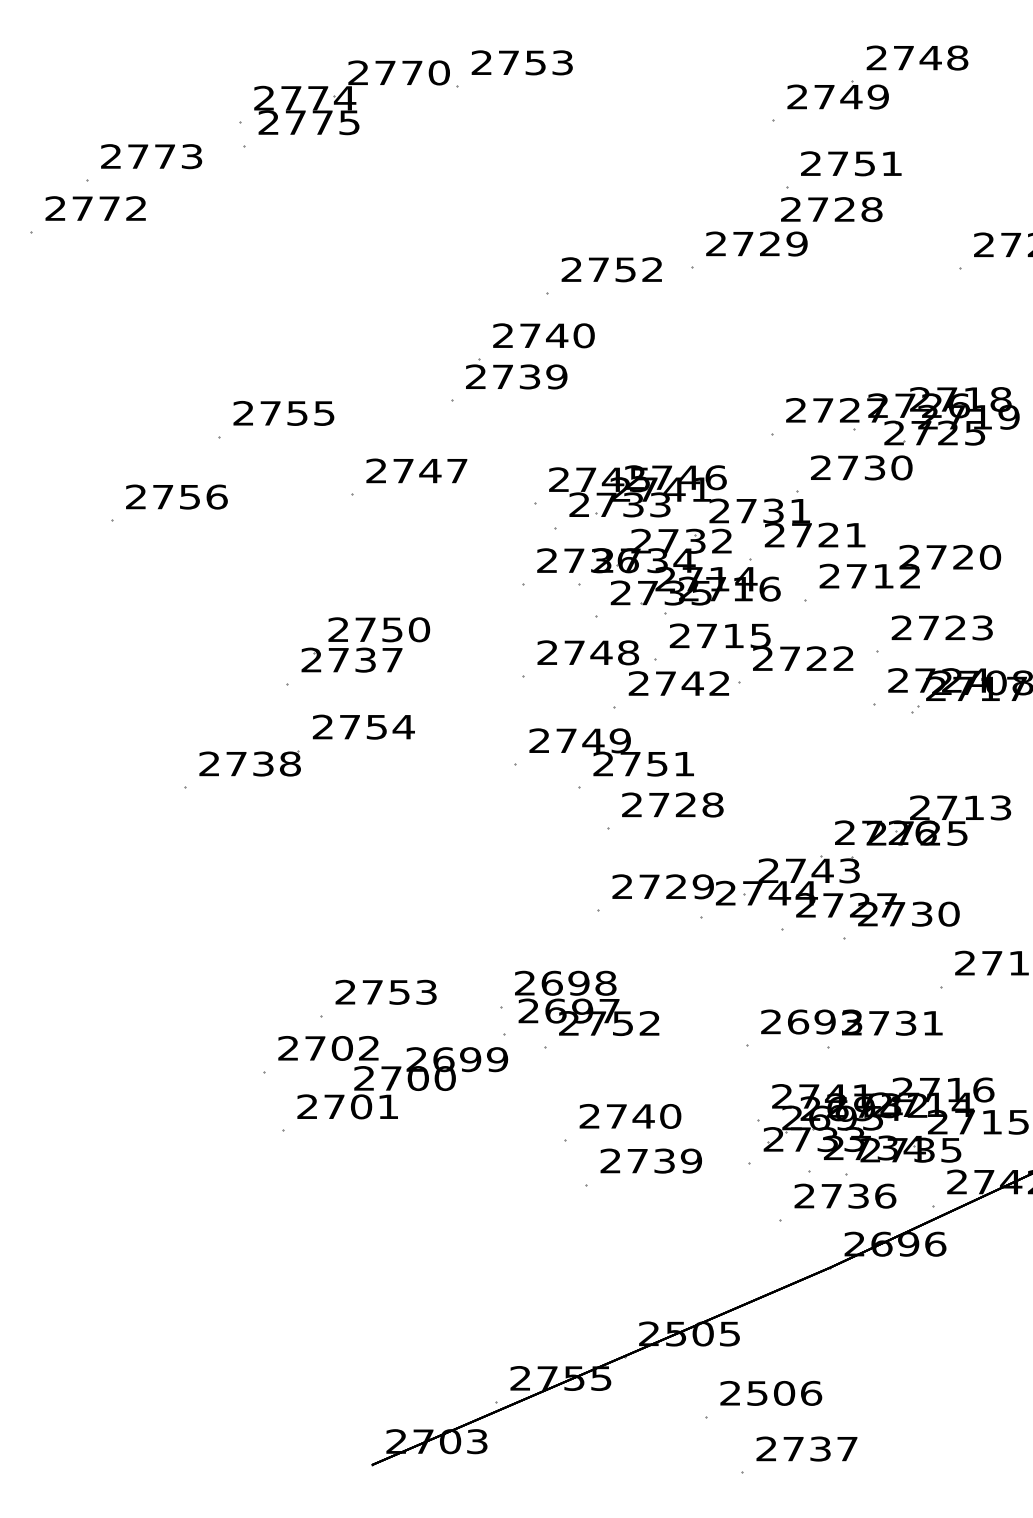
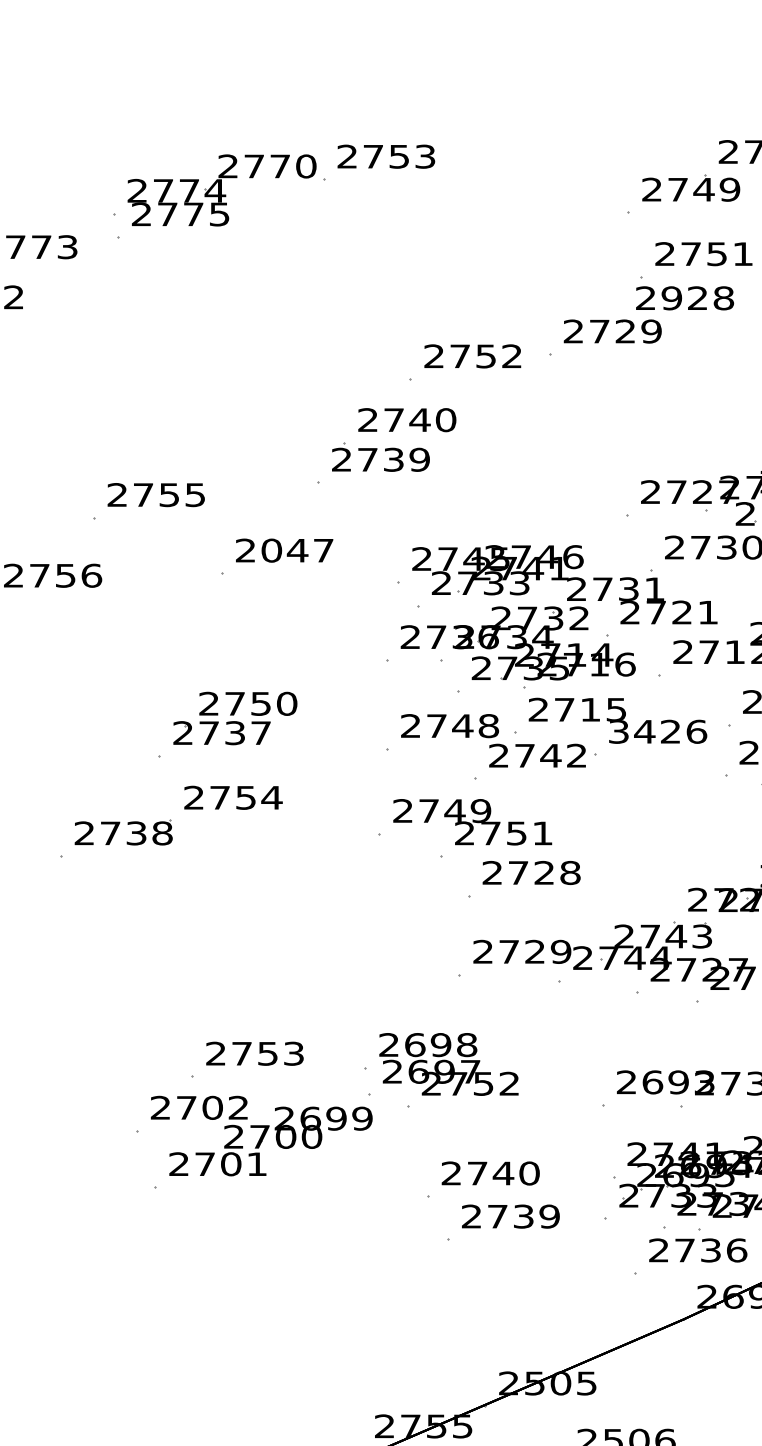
text: (817, 209) -> (671, 298), 2728 -> 2928
text: (403, 470) -> (271, 550), 2747 -> 2047
text: (803, 658) -> (657, 731), 2722 -> 3426

